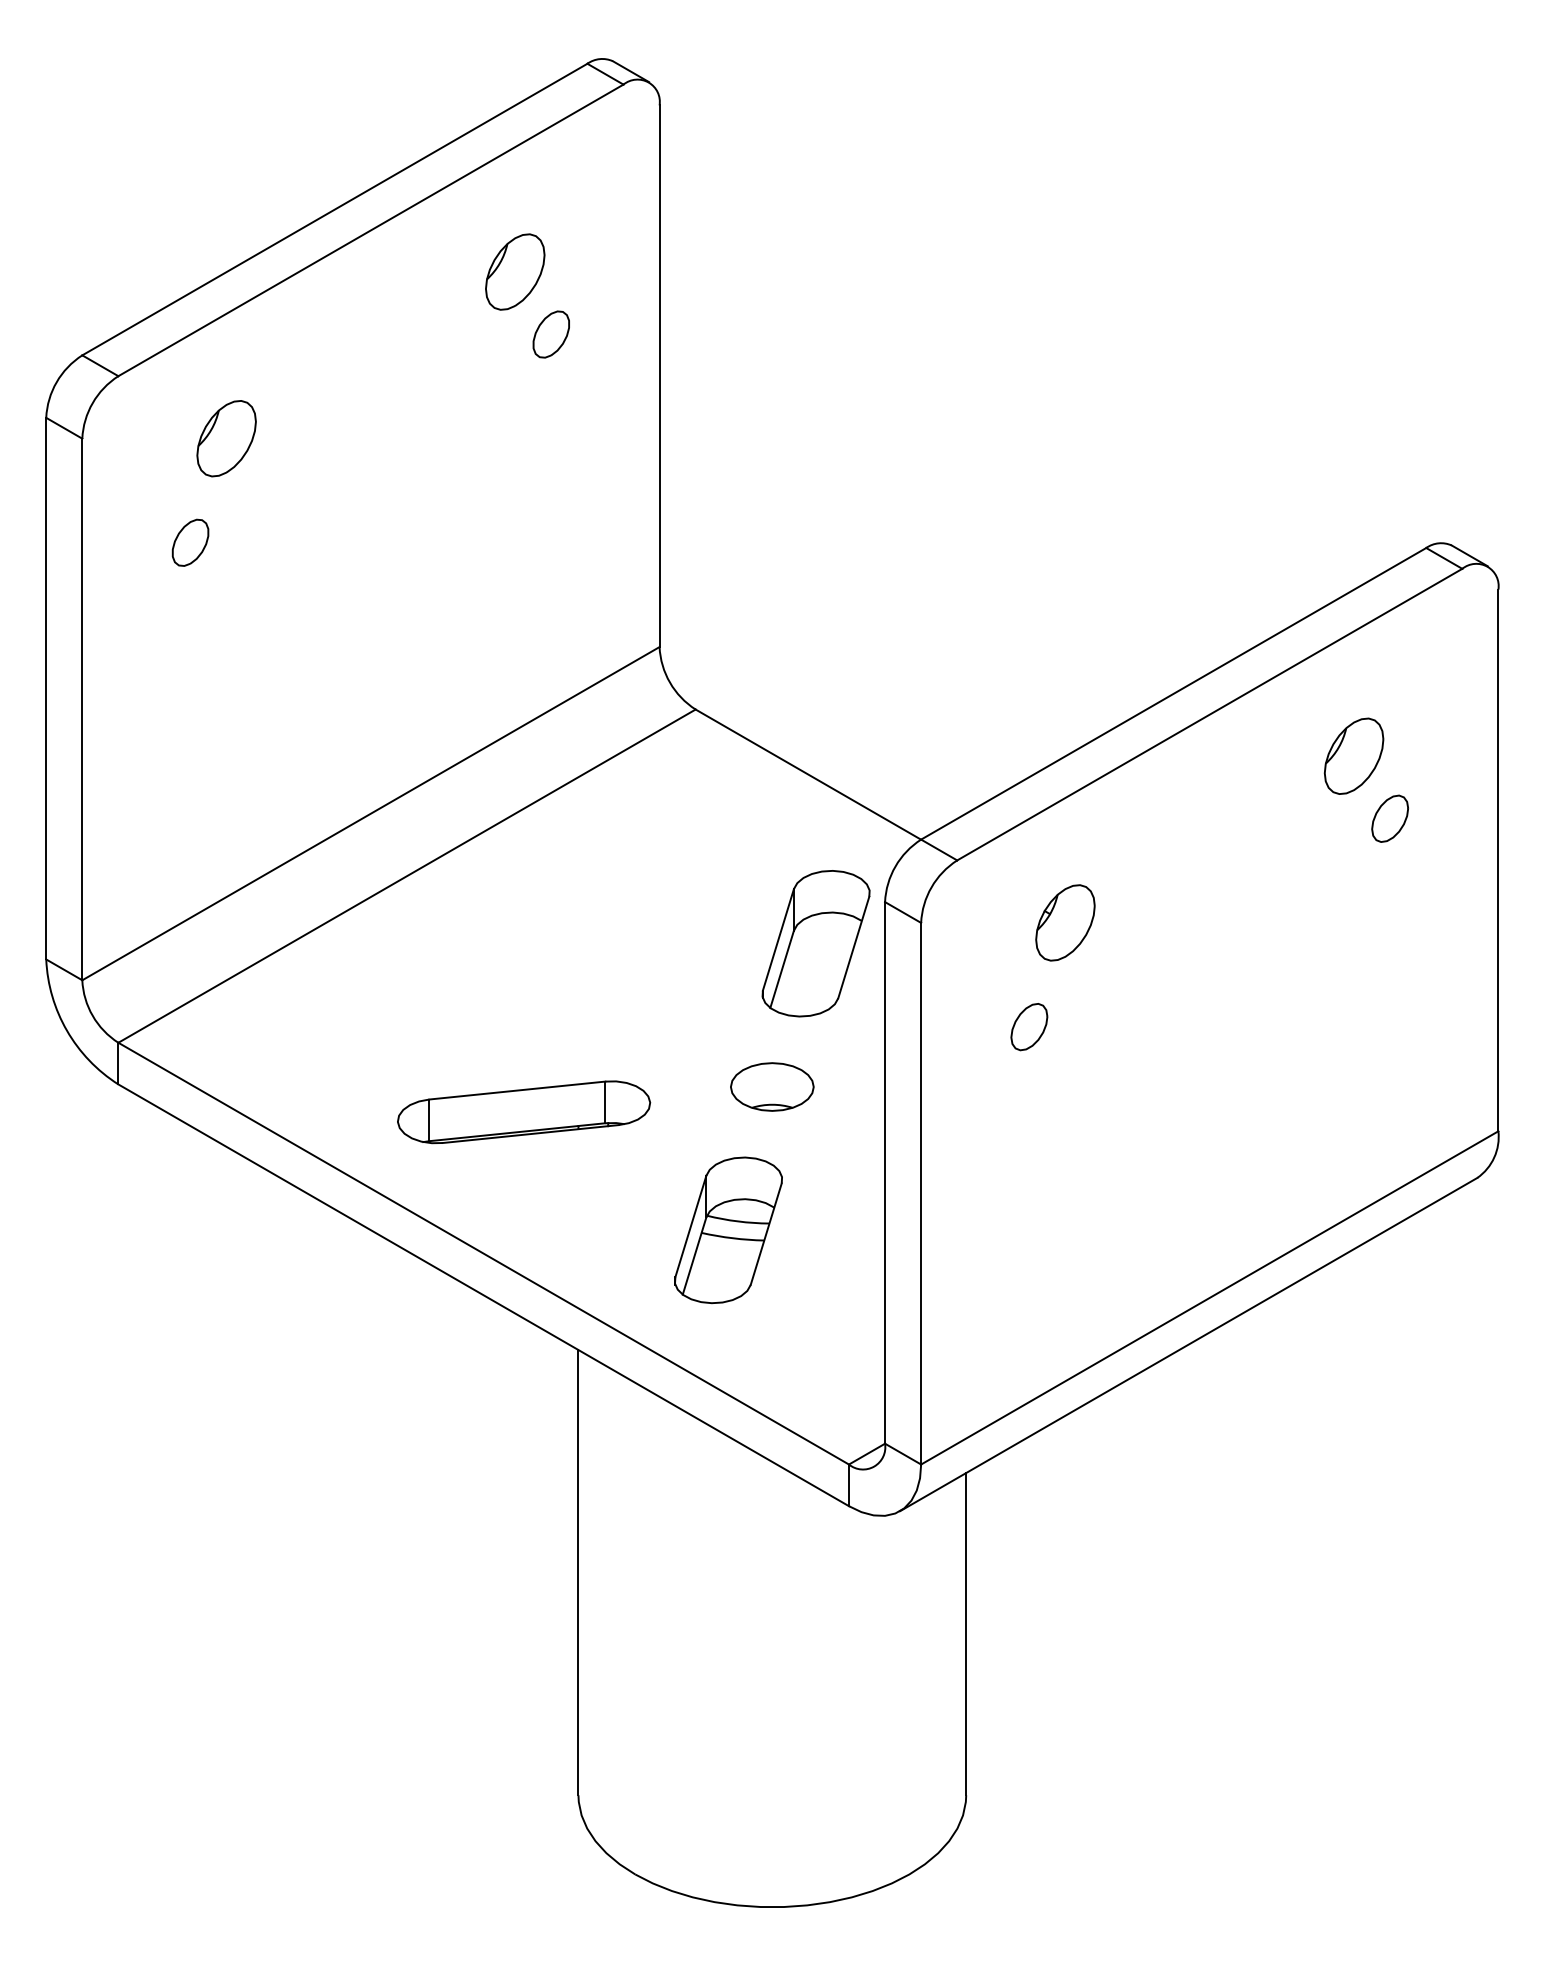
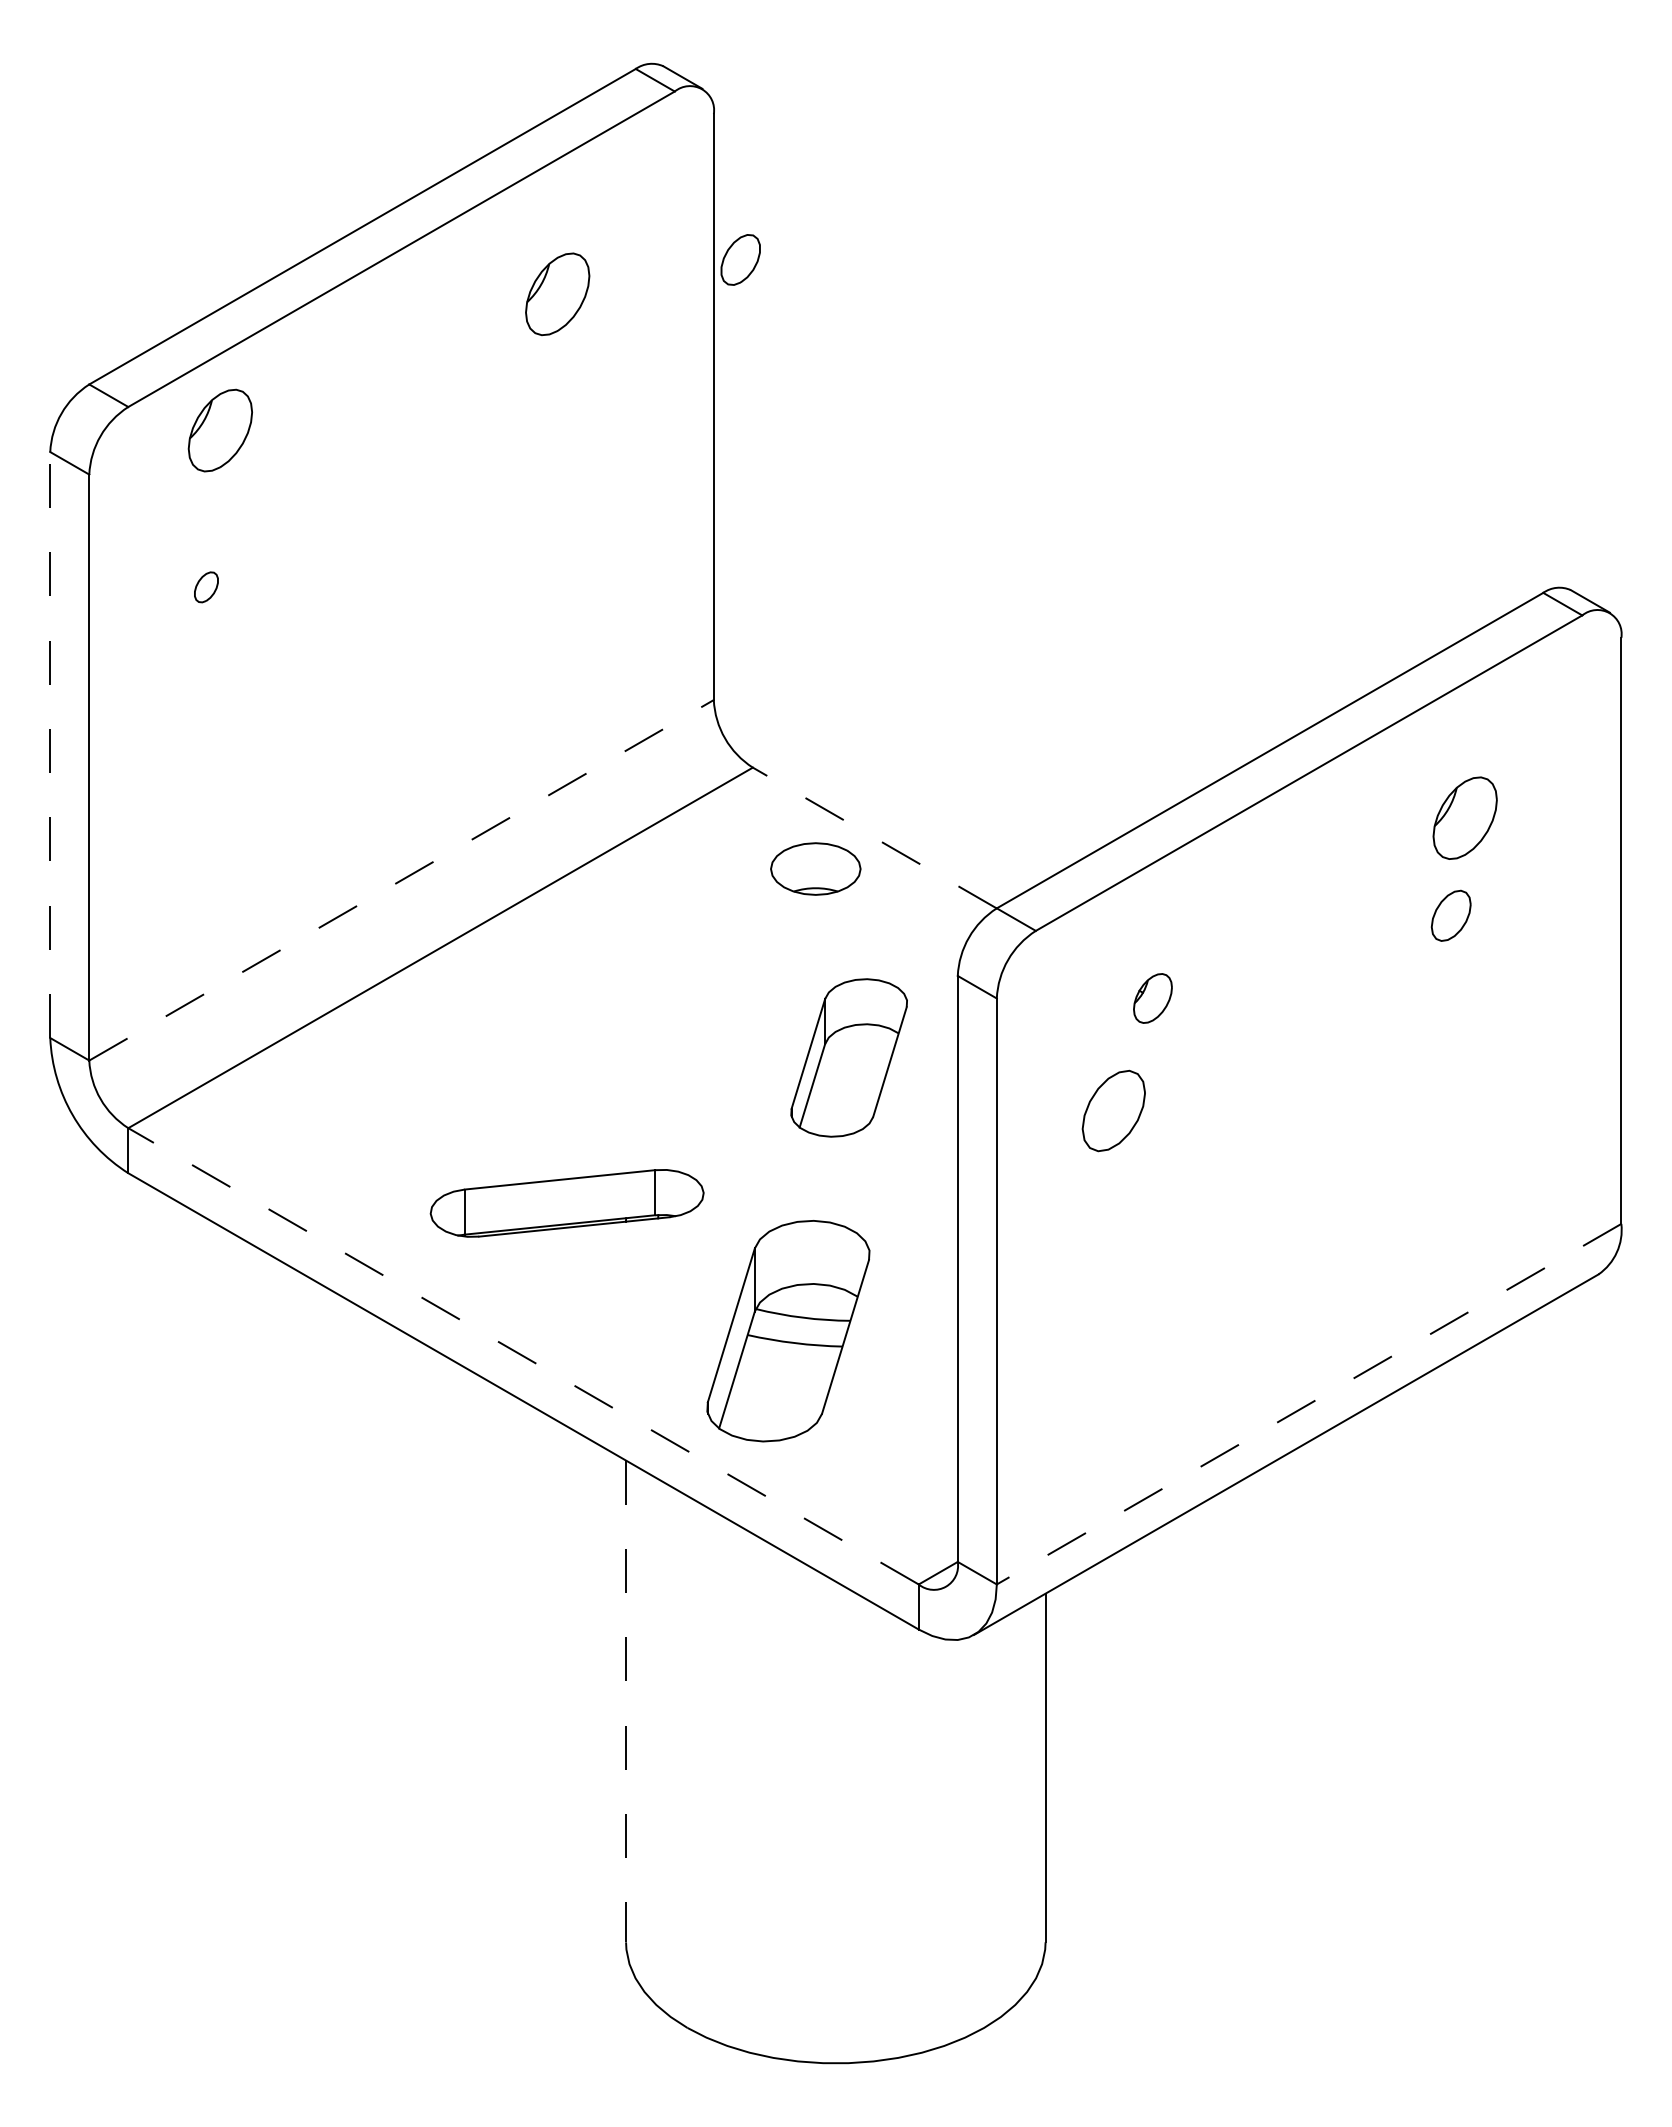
part: (551, 334) -> (740, 259), moved
part: (225, 438) -> (219, 430), moved
part: (190, 543) -> (206, 587), size x0.6
line: (46, 689) -> (50, 745), solid -> dashed
line: (808, 775) -> (874, 838), solid -> dashed
line: (370, 813) -> (401, 880), solid -> dashed
part: (1389, 818) -> (1450, 915), moved
part: (1065, 922) -> (1152, 998), size x0.6
part: (815, 943) -> (848, 1057), moved
part: (1028, 1027) -> (1113, 1111), size x1.6
part: (772, 1086) -> (815, 868), moved
part: (728, 1229) -> (788, 1330), size x1.4
line: (483, 1253) -> (523, 1356), solid -> dashed
line: (1210, 1298) -> (1309, 1404), solid -> dashed
line: (578, 1572) -> (626, 1701), solid -> dashed

